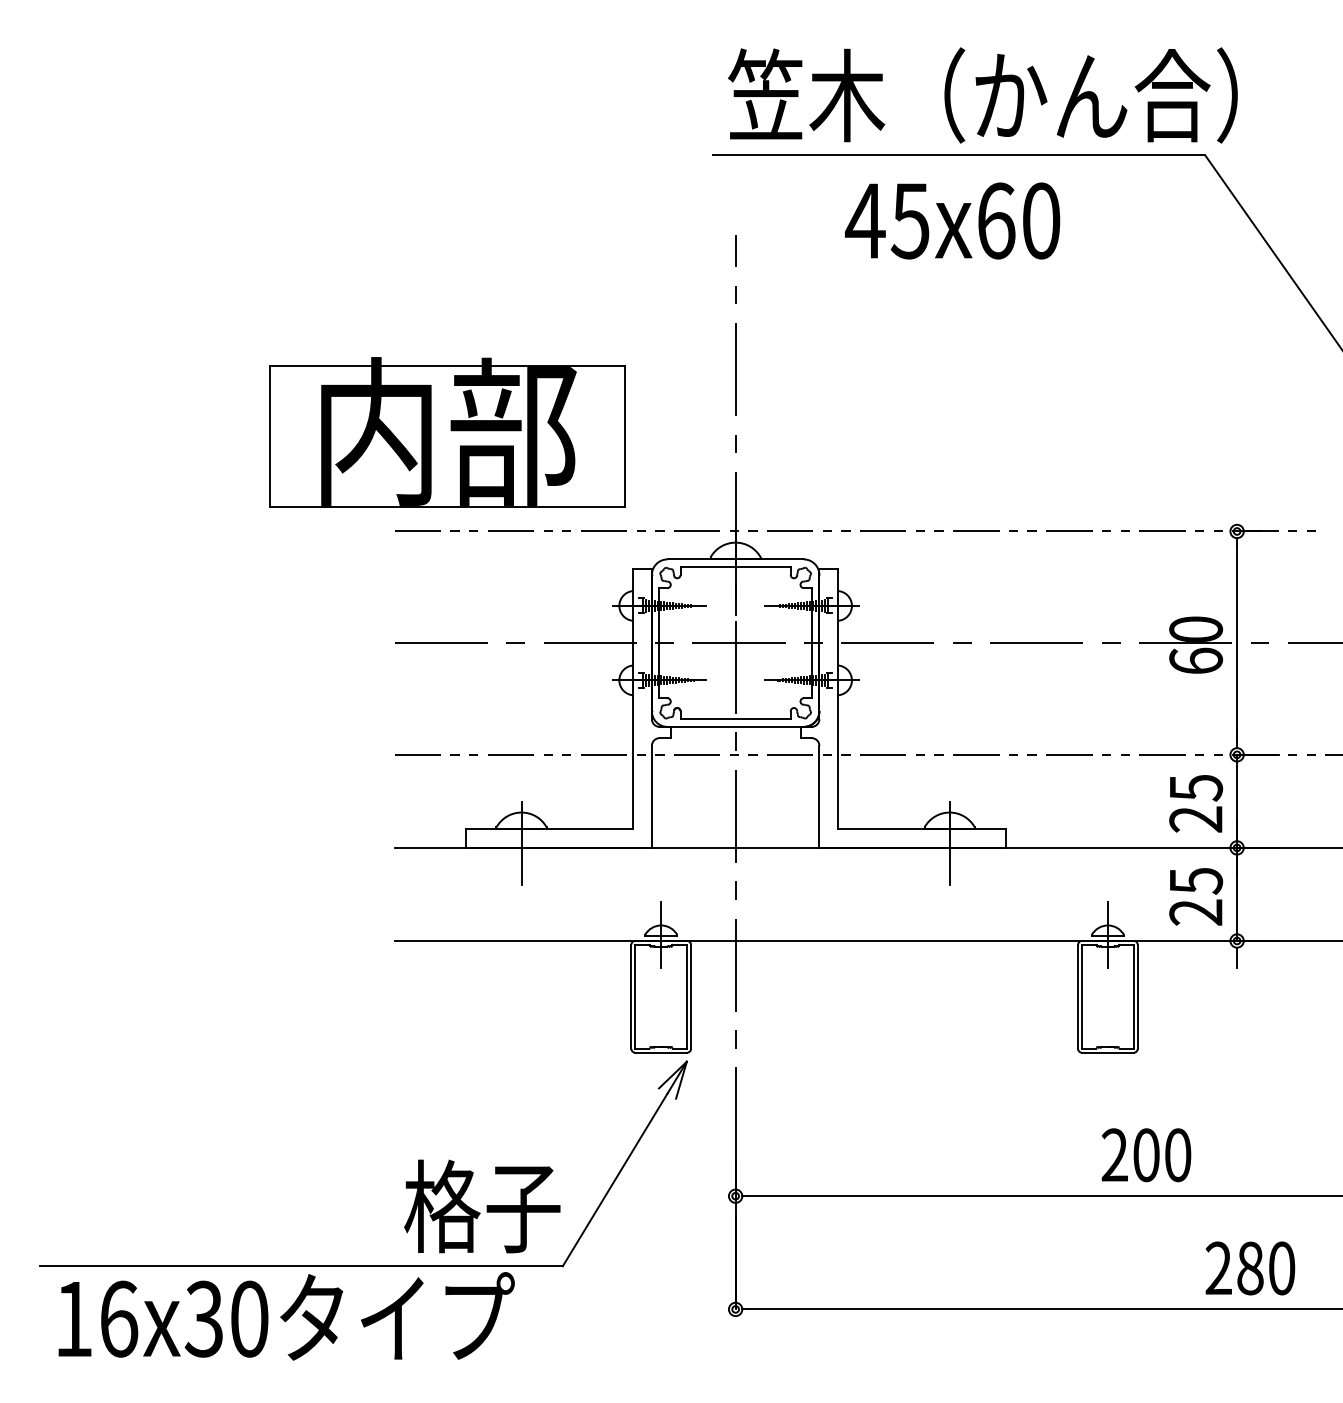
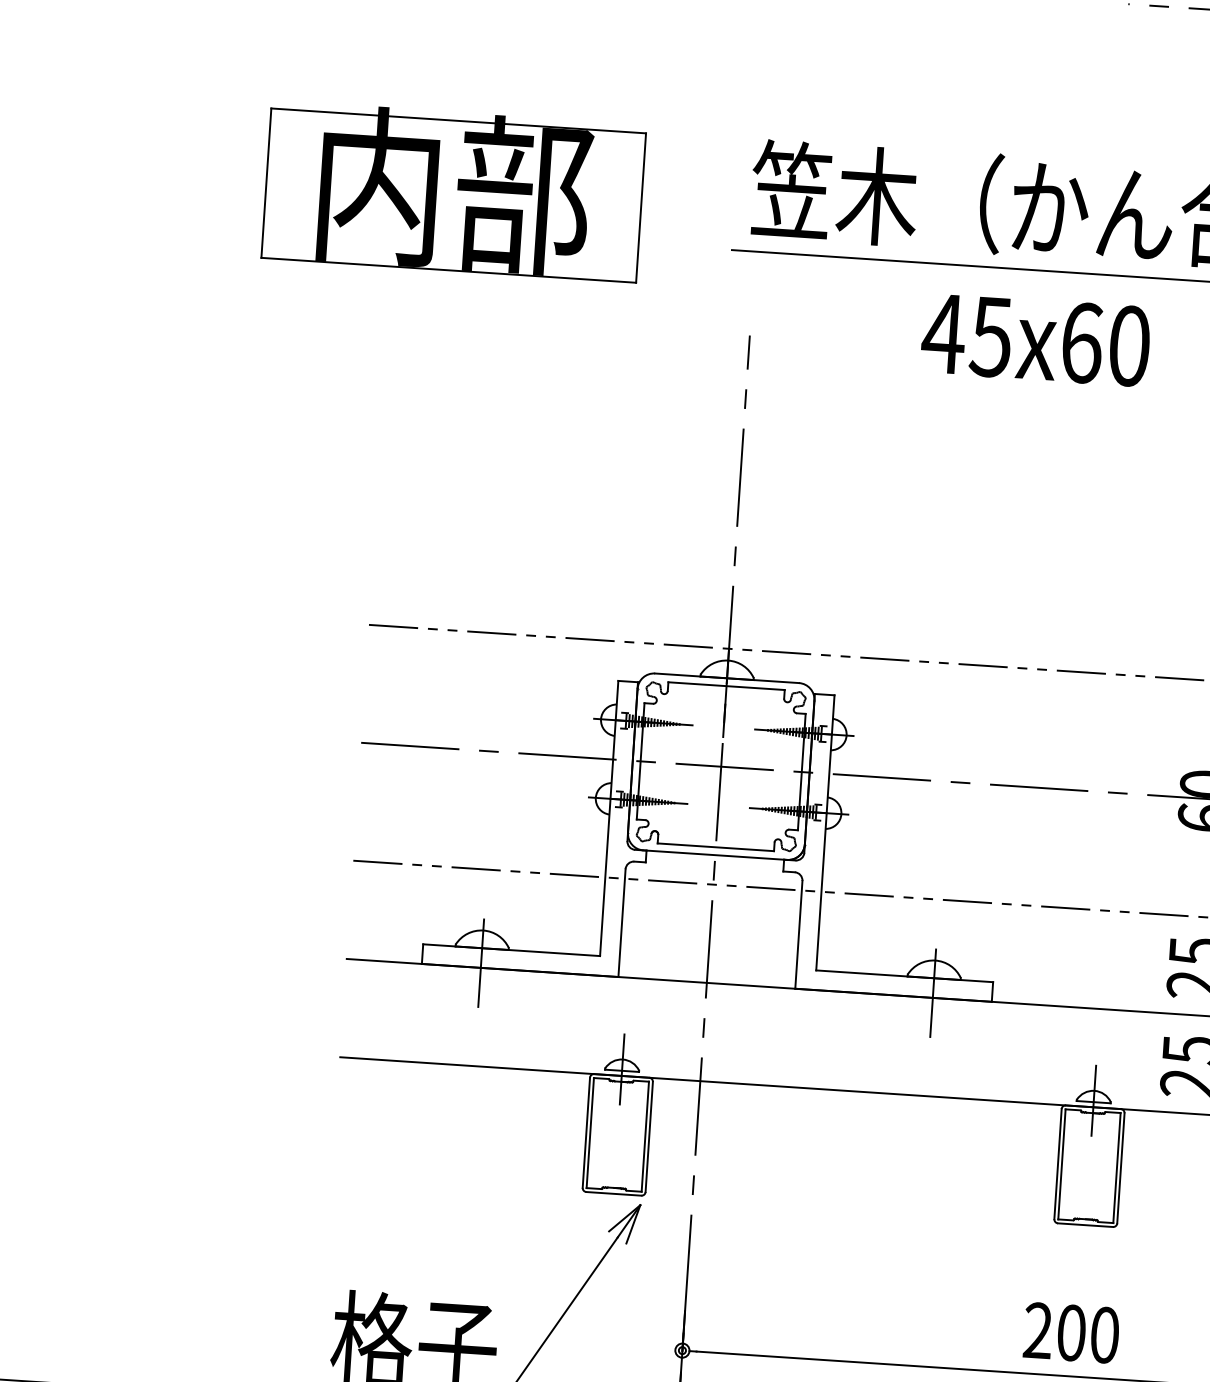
text: (952, 220) -> (1035, 339), moved
part: (447, 432) -> (453, 191), moved
text: (1146, 1155) -> (1071, 1333), moved

